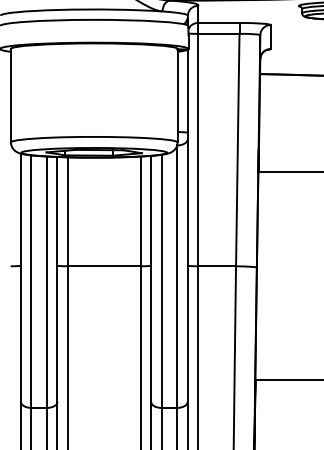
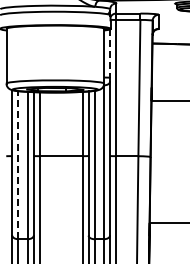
line: (188, 92) -> (110, 54), solid -> dashed
line: (31, 280) -> (18, 164), solid -> dashed

